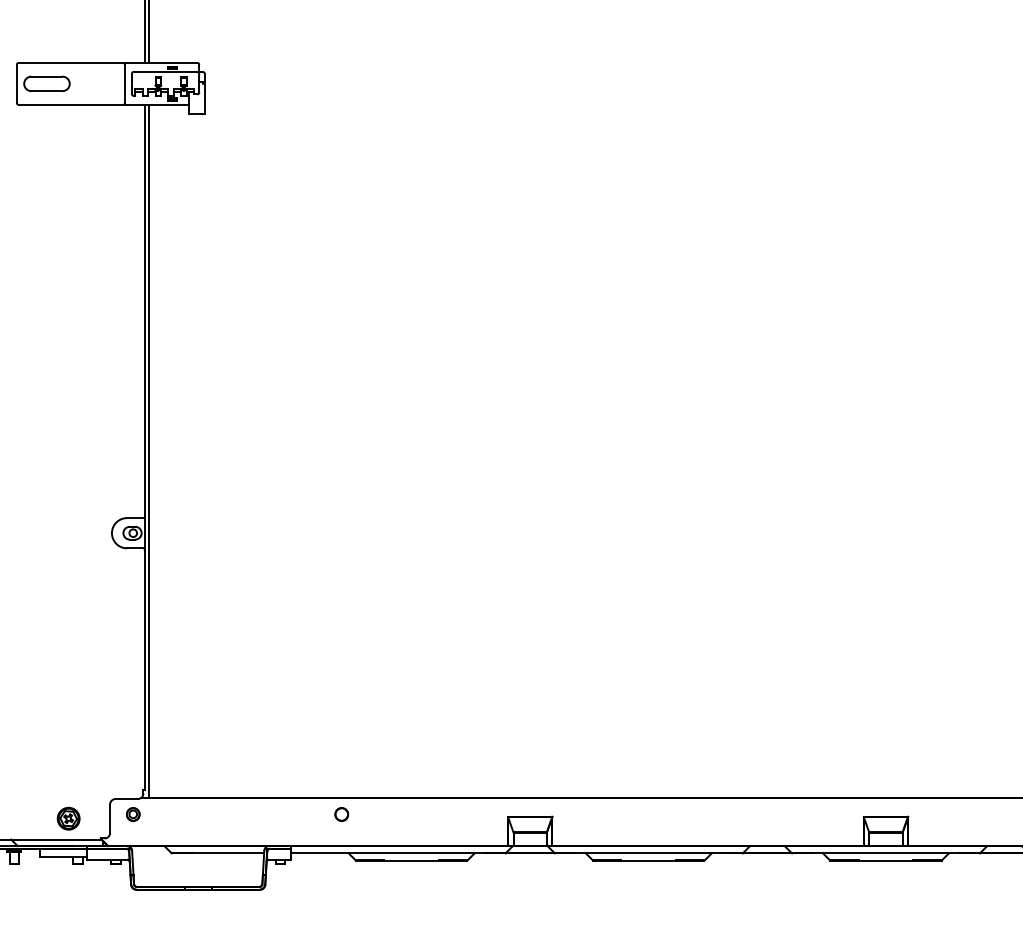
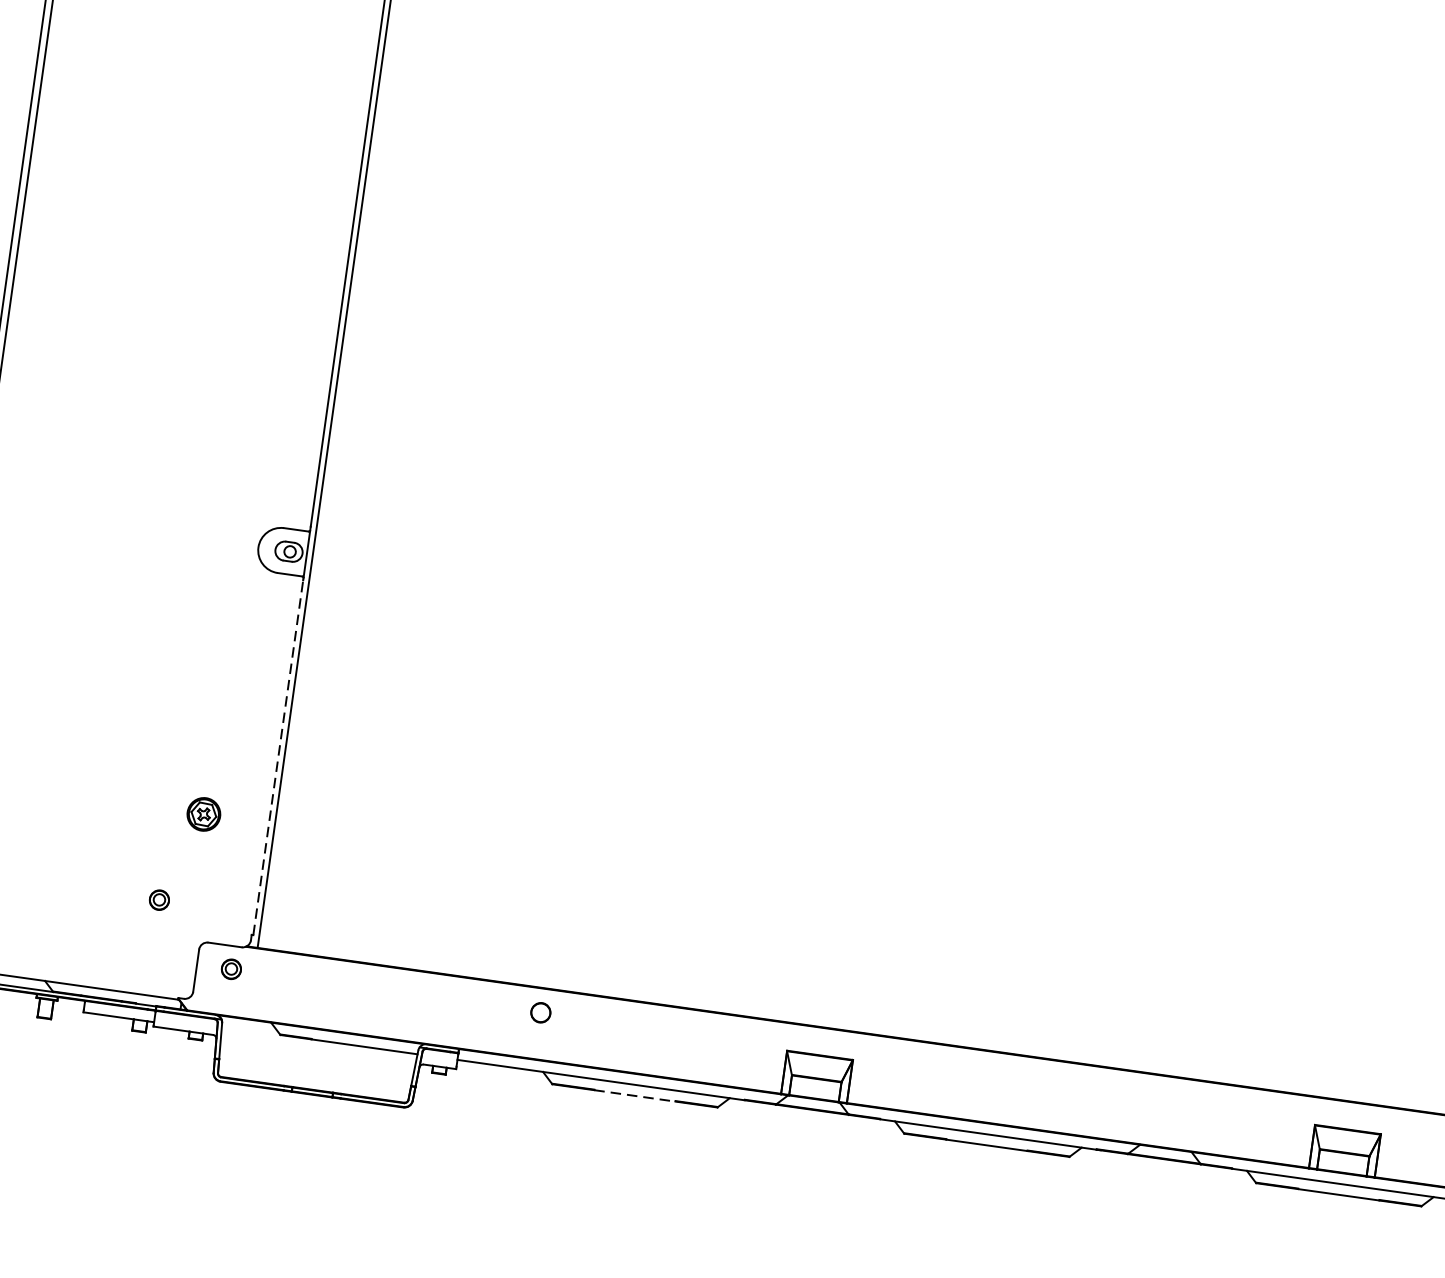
line: (144, 670) -> (278, 757), solid -> dashed
part: (79, 775) -> (159, 900), added
part: (68, 818) -> (203, 814), moved
line: (412, 860) -> (636, 1095), solid -> dashed

